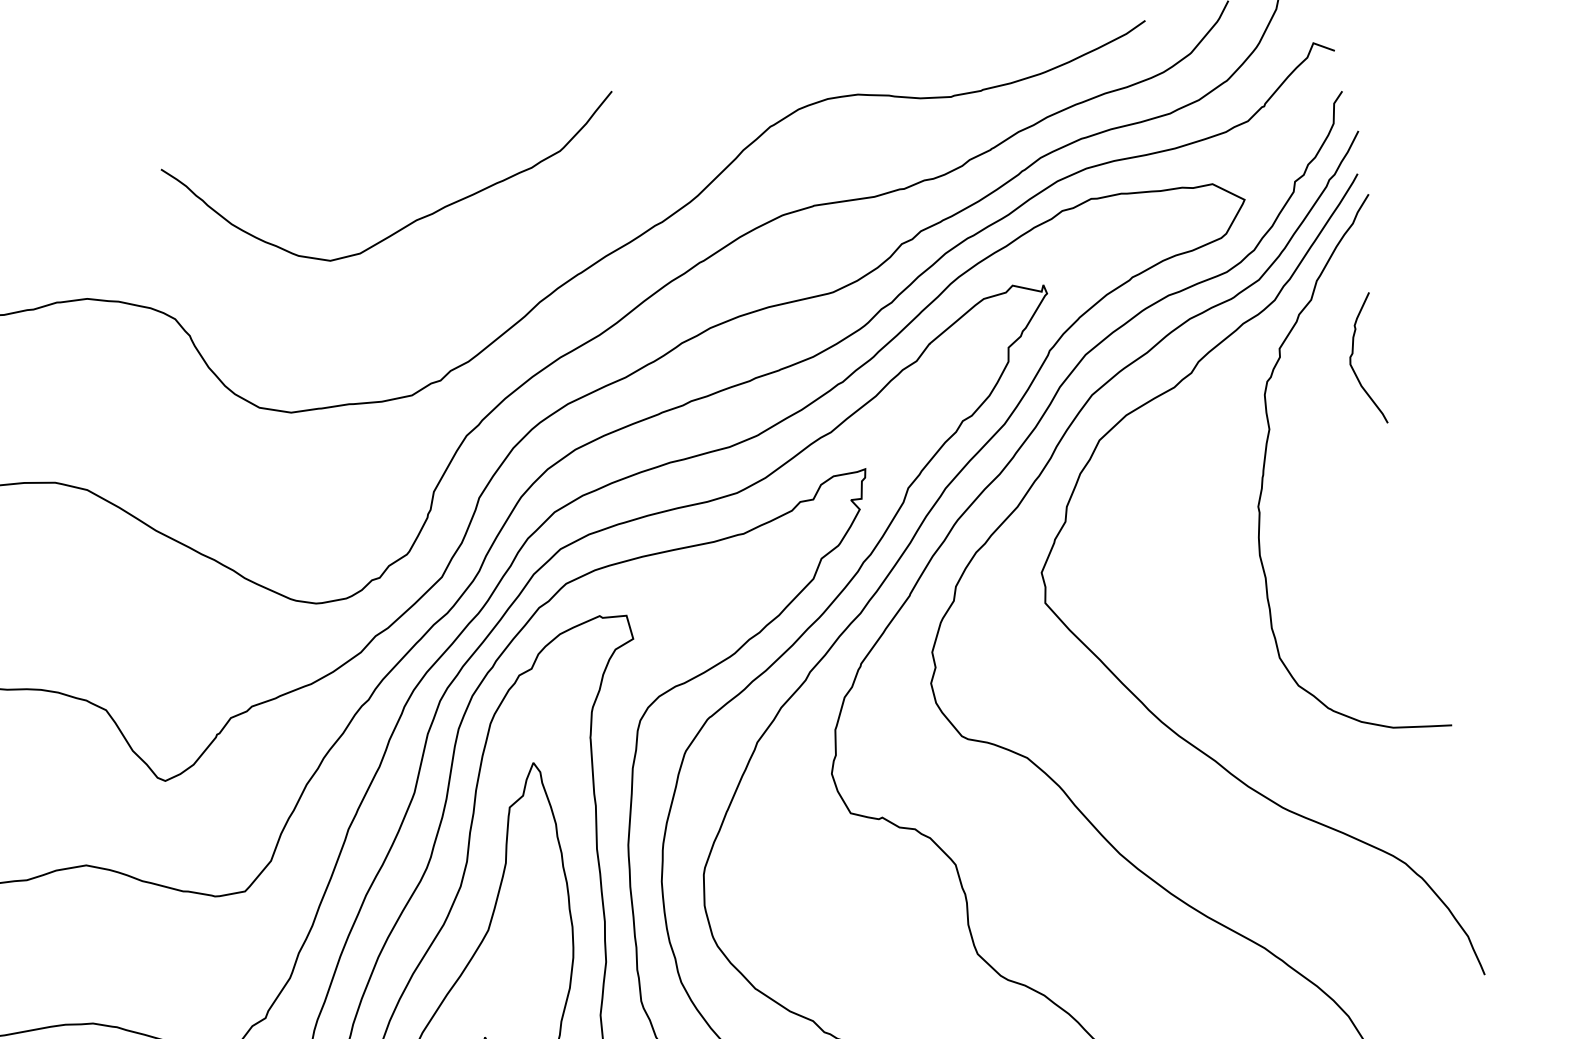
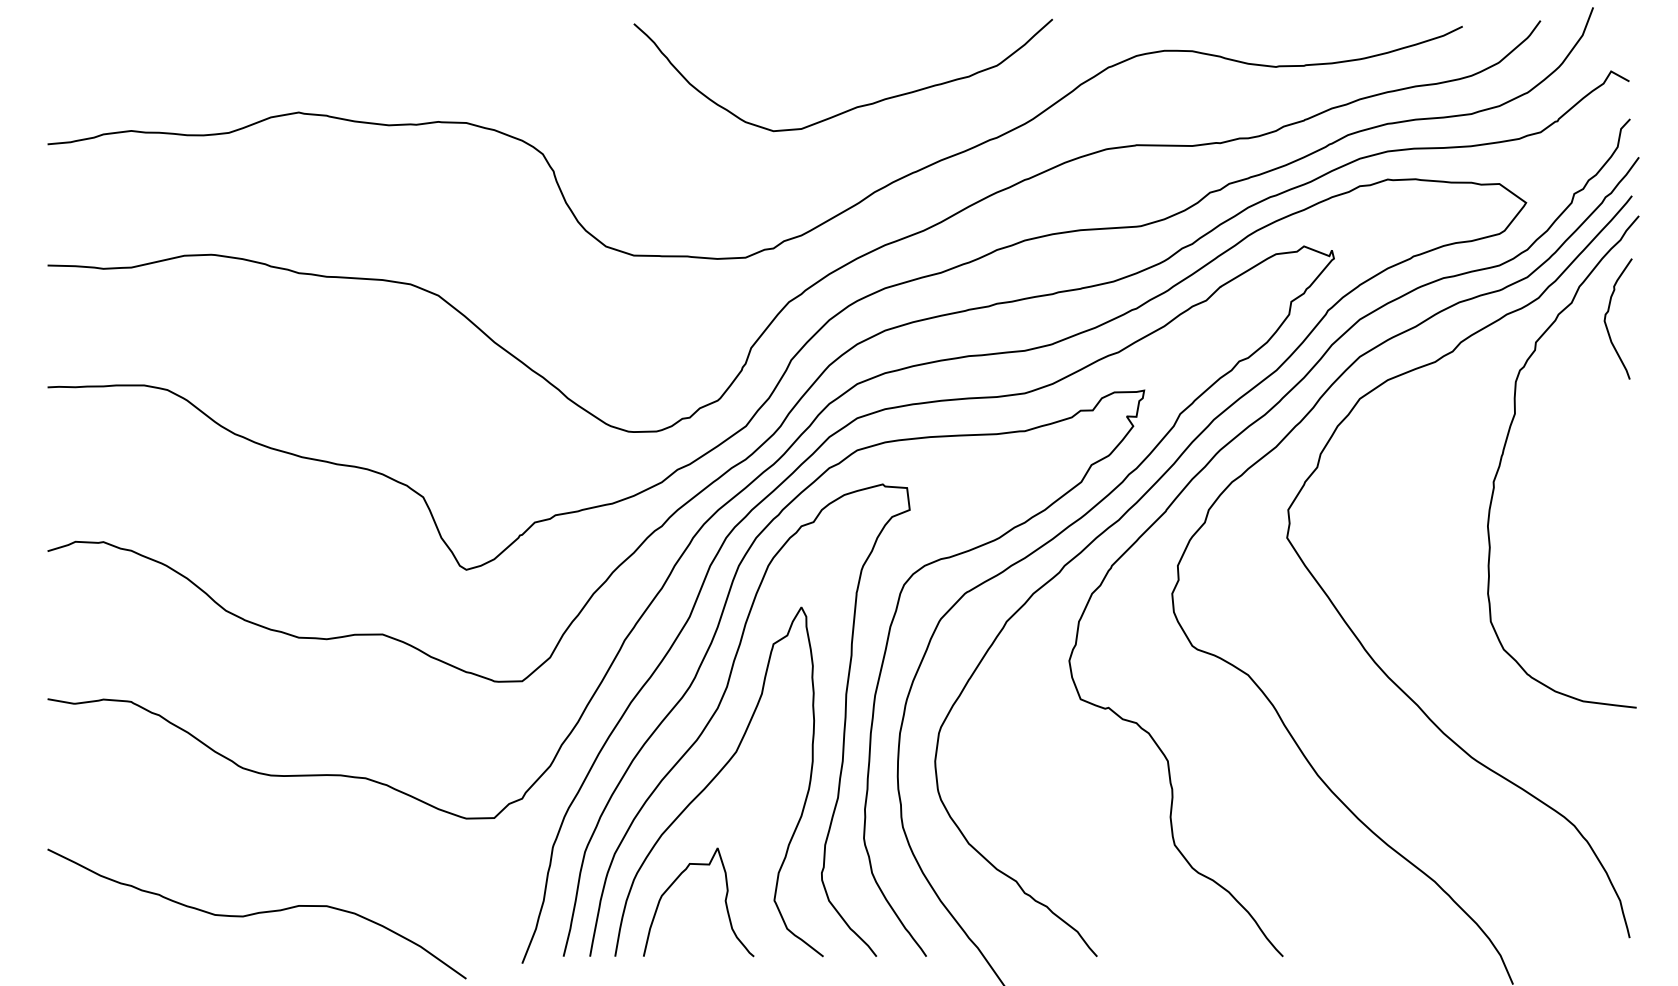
curve: (412, 221) -> (853, 107), moved
curve: (1353, 354) -> (1608, 312), moved

